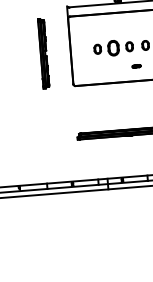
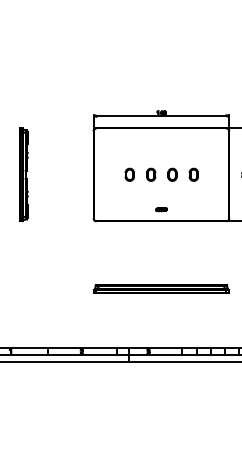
part: (113, 47) -> (151, 174), size x0.62
part: (43, 53) -> (23, 174), moved
part: (136, 66) -> (161, 209), moved

